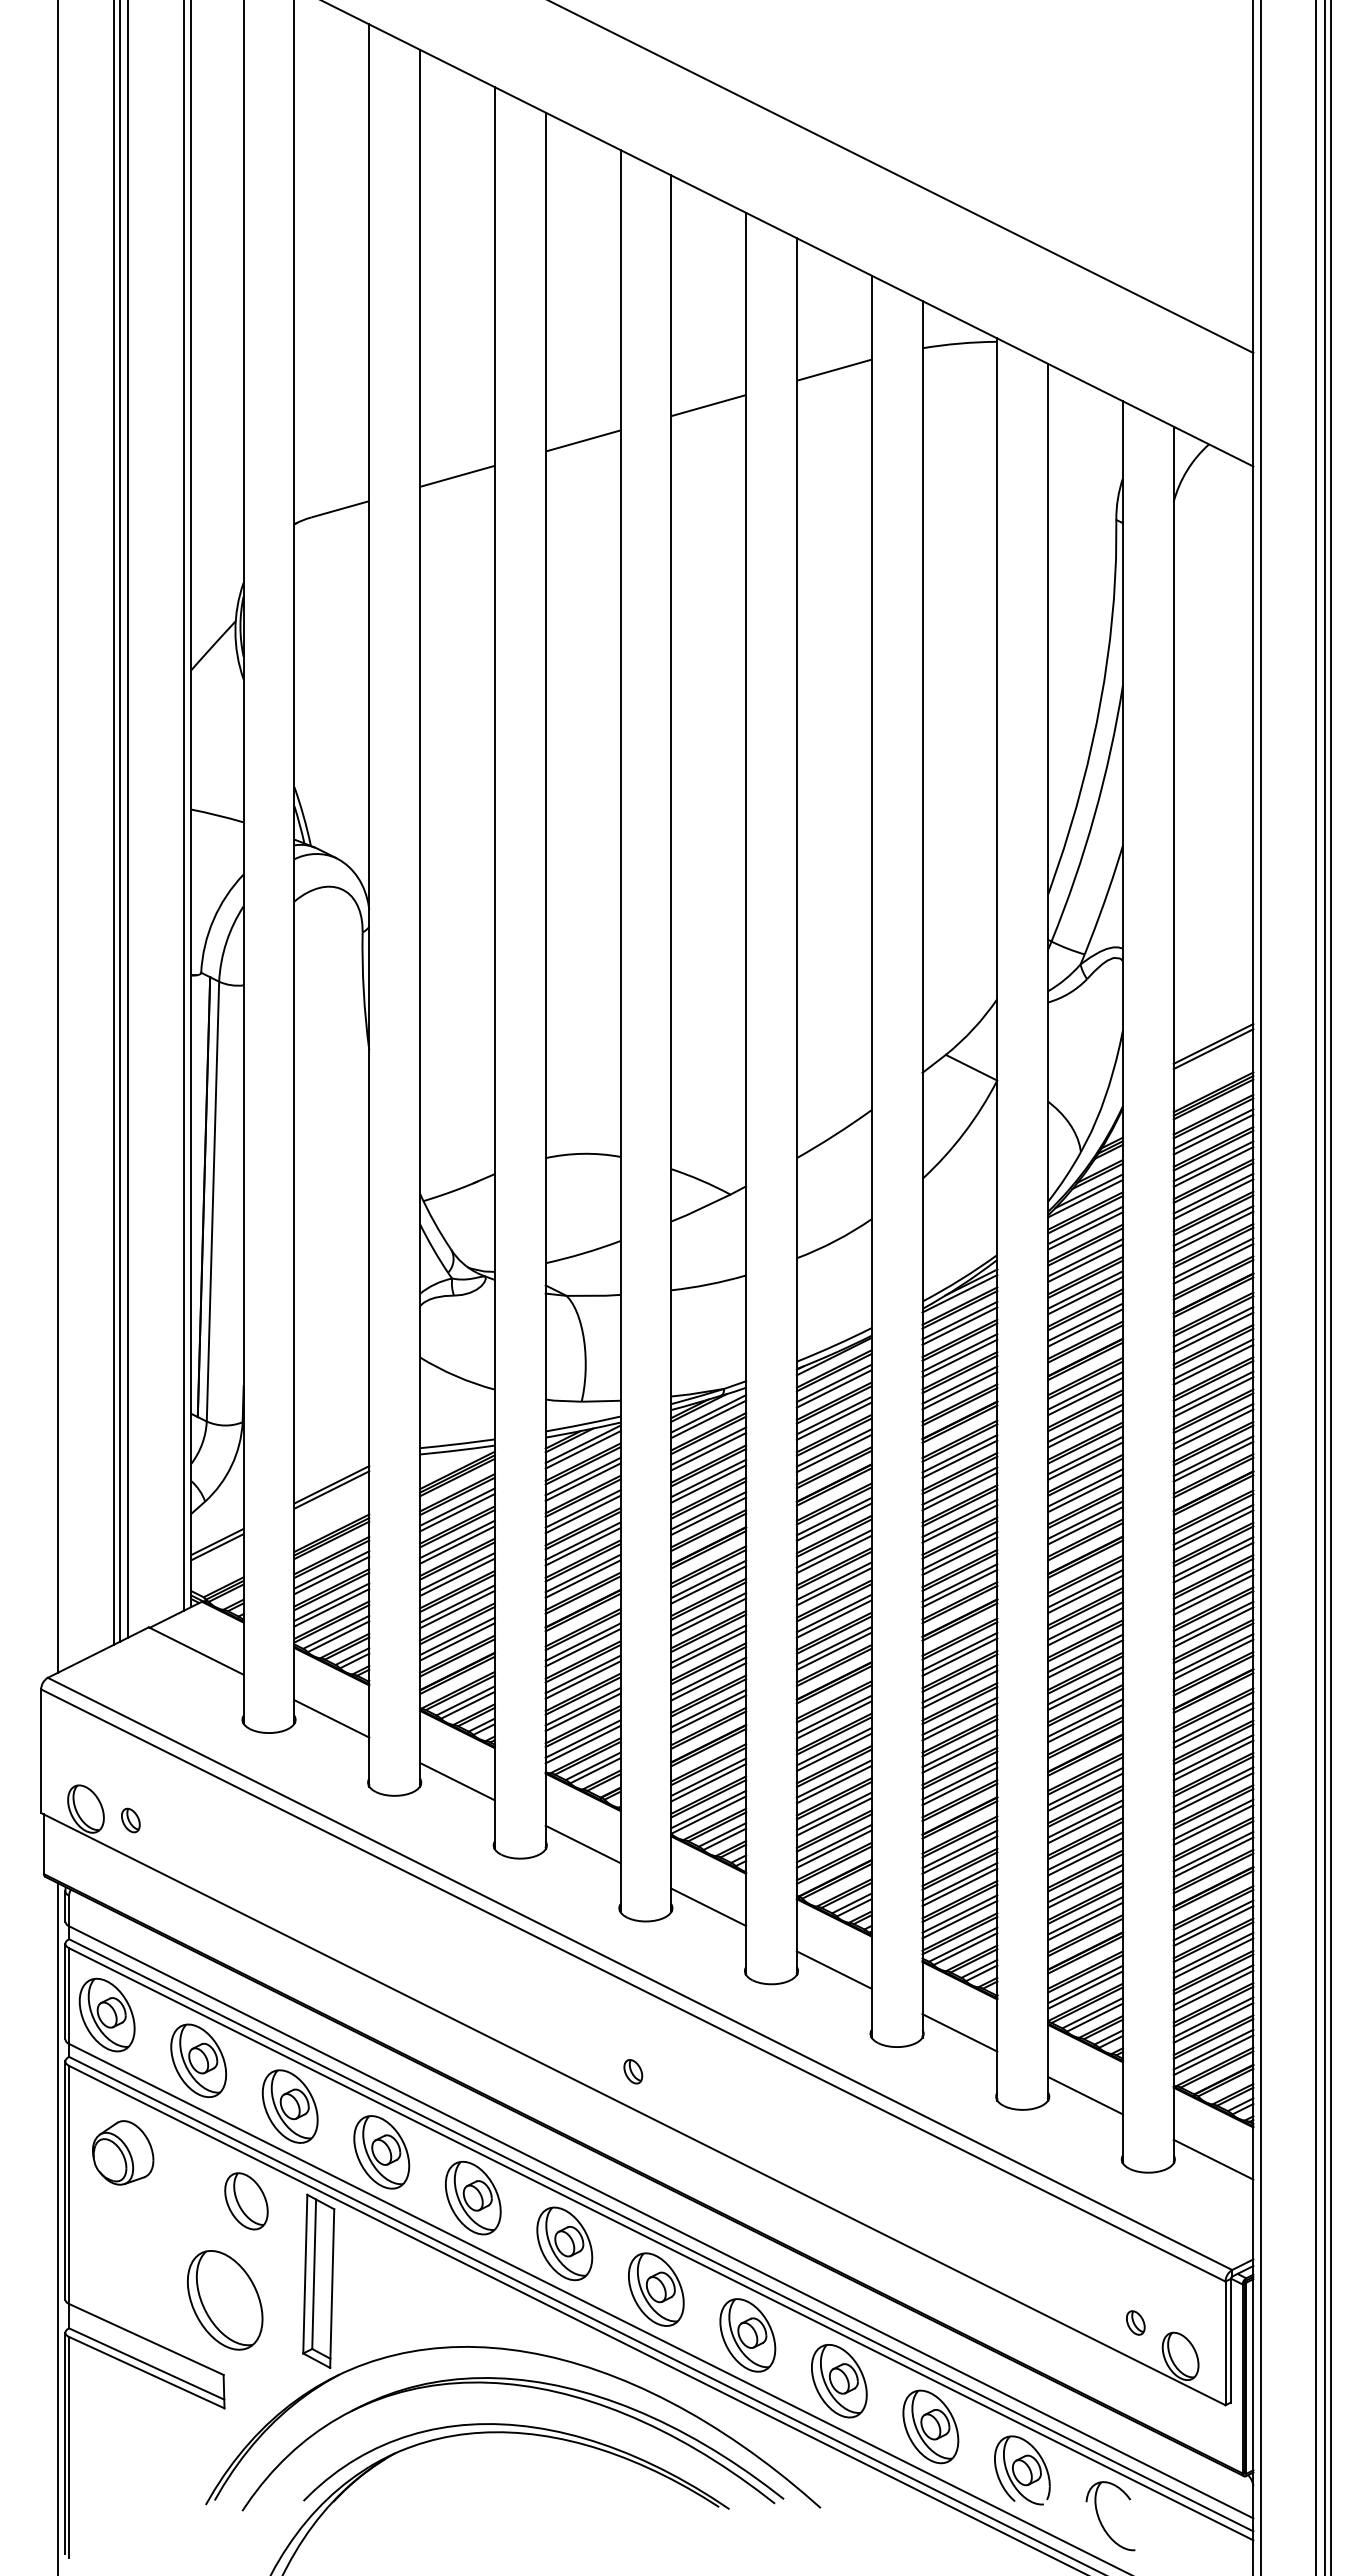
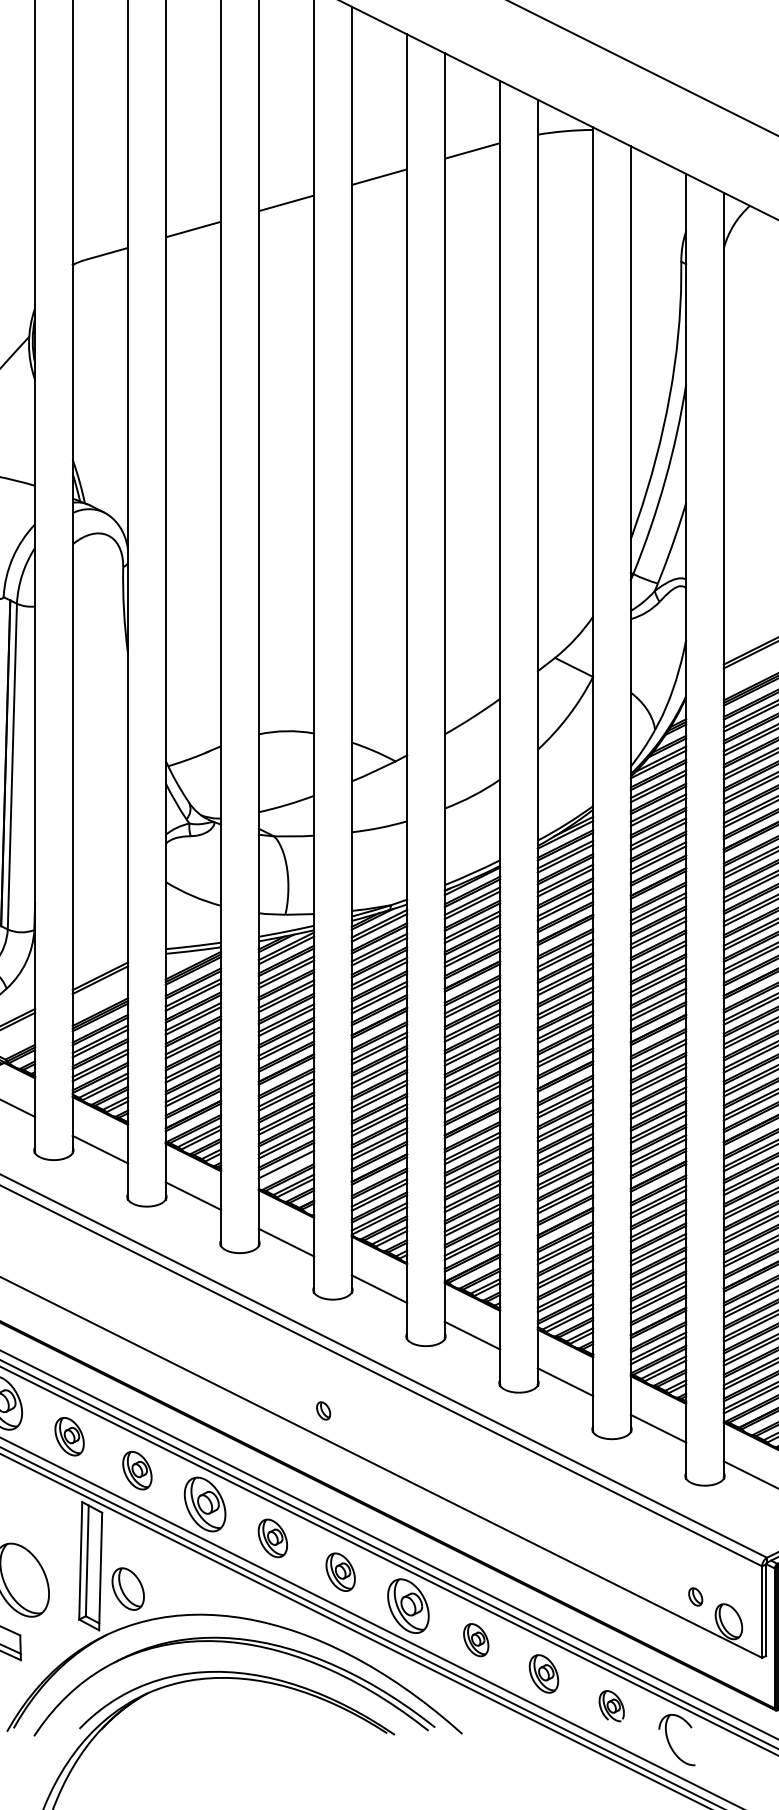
line: (582, 1744) -> (286, 1168), removed
part: (290, 2106) -> (69, 1436), size x0.7
part: (381, 2152) -> (137, 1470), size x0.7
part: (246, 2201) -> (128, 1589), moved
part: (564, 2243) -> (272, 1538), size x0.7
part: (656, 2289) -> (340, 1572), size x0.7
part: (839, 2381) -> (476, 1640), size x0.6
part: (930, 2426) -> (543, 1673), size x0.7
part: (1022, 2470) -> (611, 1706), size x0.6

